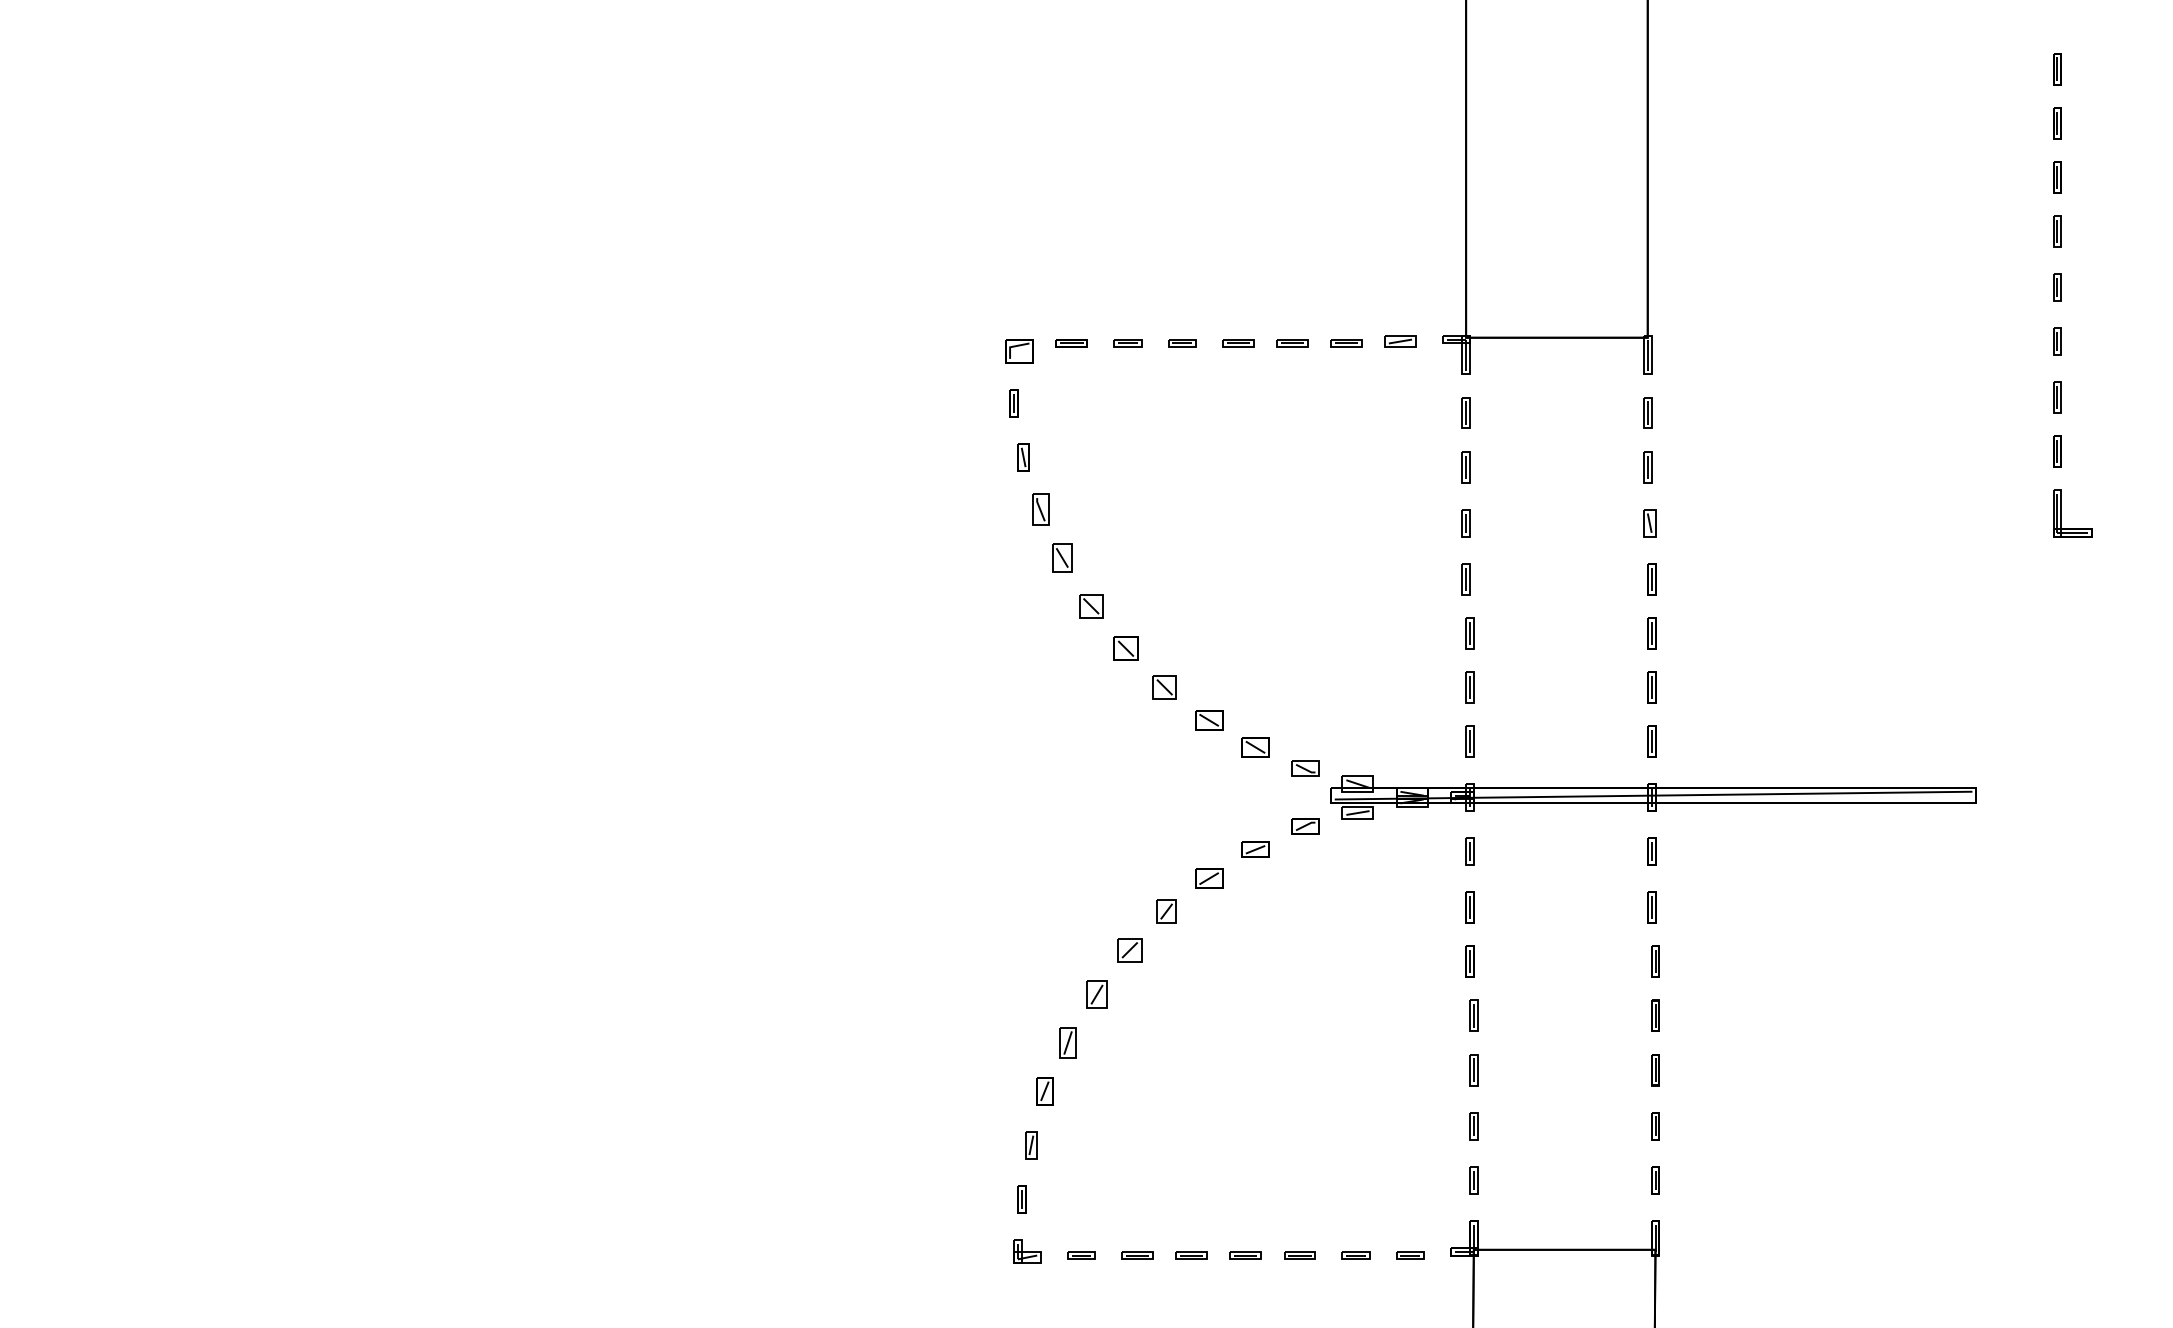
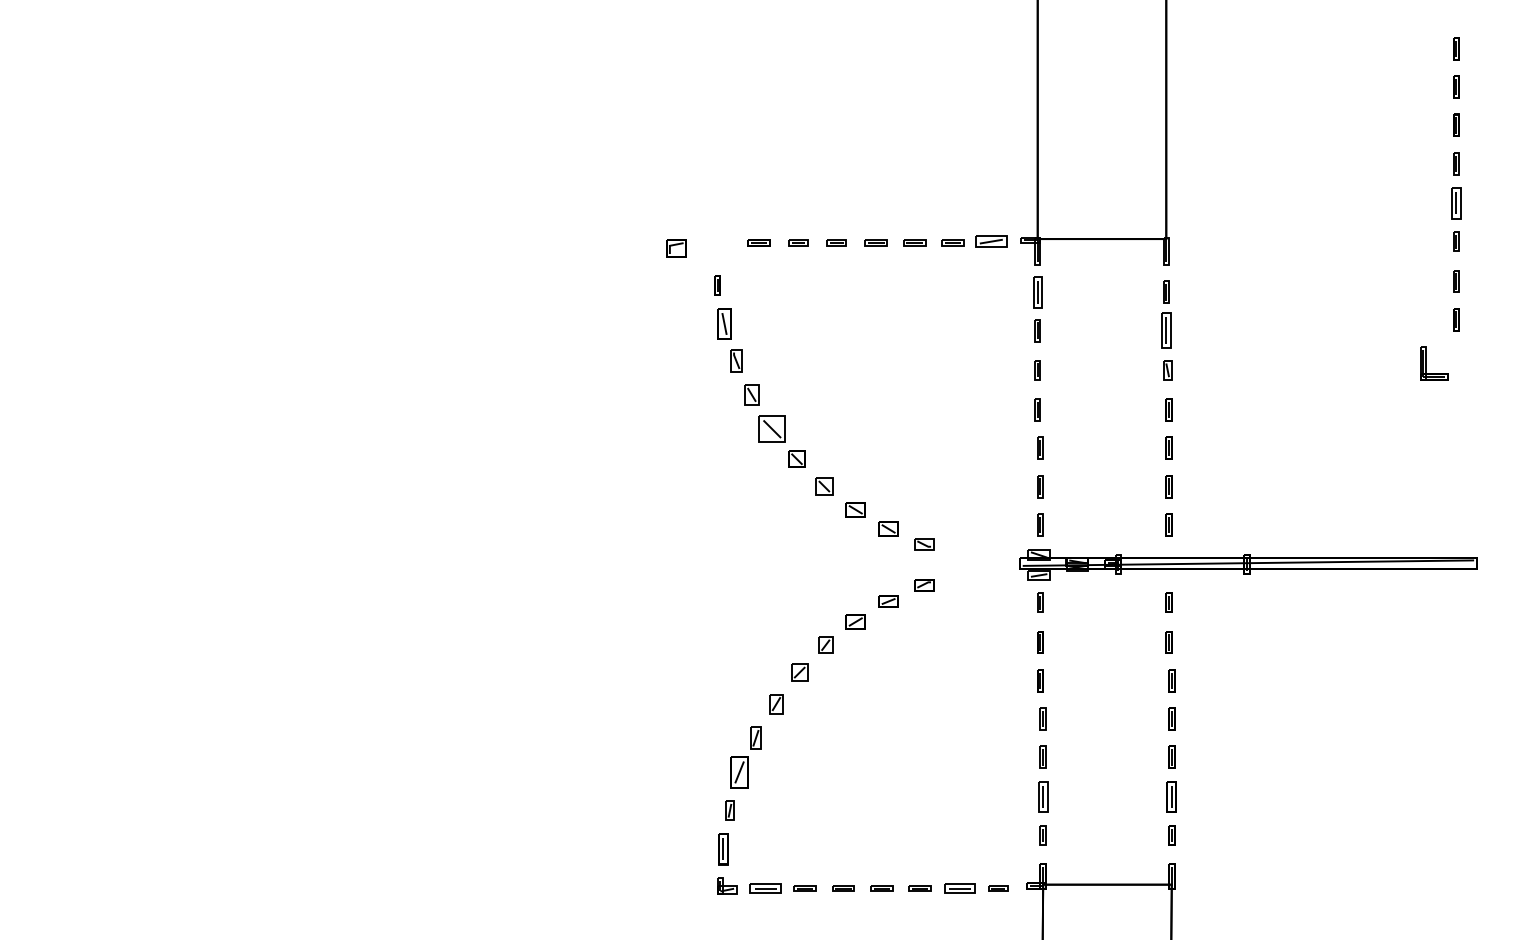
part: (2057, 287) -> (1456, 203), size x1.6
part: (1399, 341) -> (990, 241), size x1.4
part: (1019, 351) -> (676, 248), moved
part: (1465, 411) -> (1037, 291), size x1.4
part: (1023, 457) -> (724, 323), size x1.6
part: (1648, 466) -> (1166, 330), size x1.6
part: (2061, 513) -> (1426, 363), moved
part: (1091, 605) -> (772, 428), size x1.6
part: (1653, 797) -> (1248, 564), moved
part: (1044, 1091) -> (739, 772), size x1.6
part: (1472, 1126) -> (1042, 797), size x1.6
part: (1655, 1126) -> (1171, 797), size x1.6
part: (1020, 1198) -> (722, 848), size x1.6
part: (1081, 1255) -> (765, 888), size x1.6
part: (1355, 1255) -> (959, 888), size x1.6

